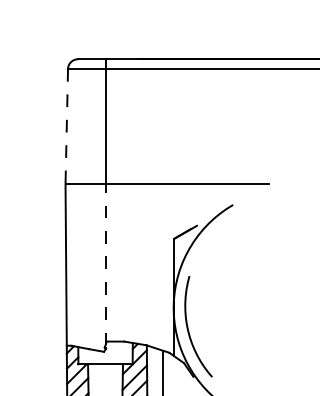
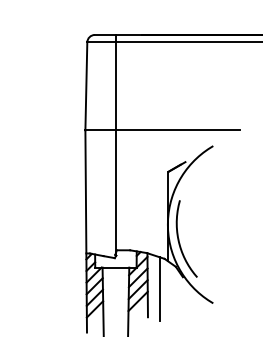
line: (66, 126) -> (86, 86), dashed -> solid
line: (104, 264) -> (115, 191), dashed -> solid

